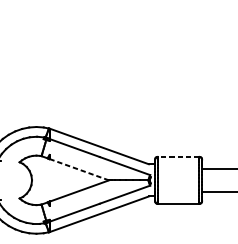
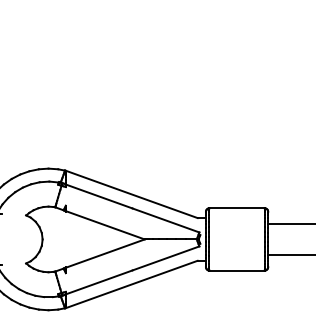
line: (178, 157) -> (237, 208), dashed -> solid
line: (79, 169) -> (105, 225), dashed -> solid

